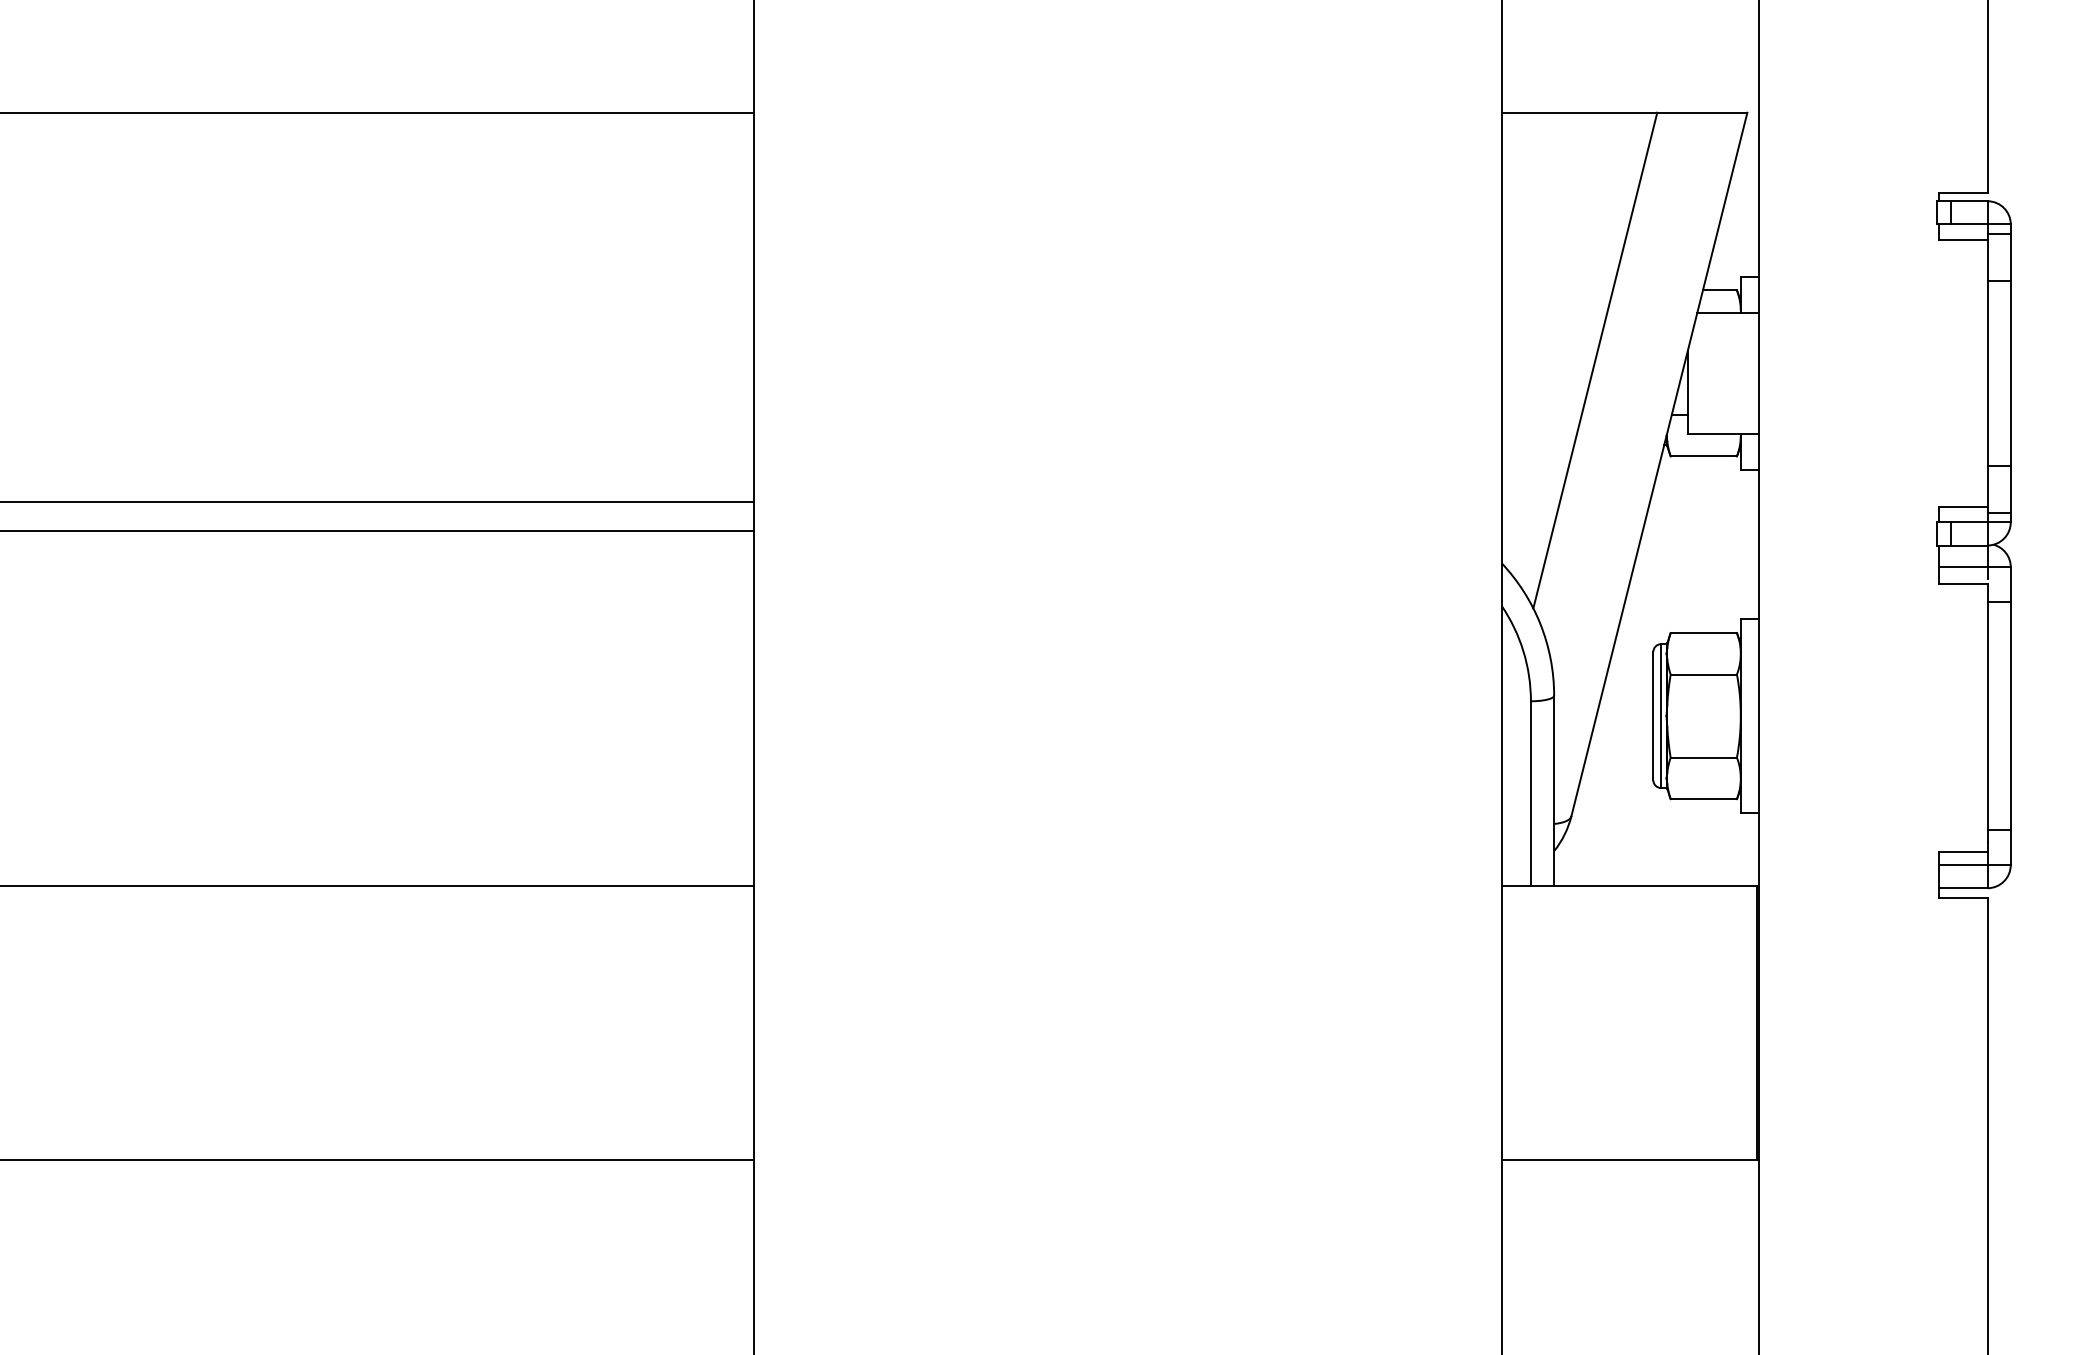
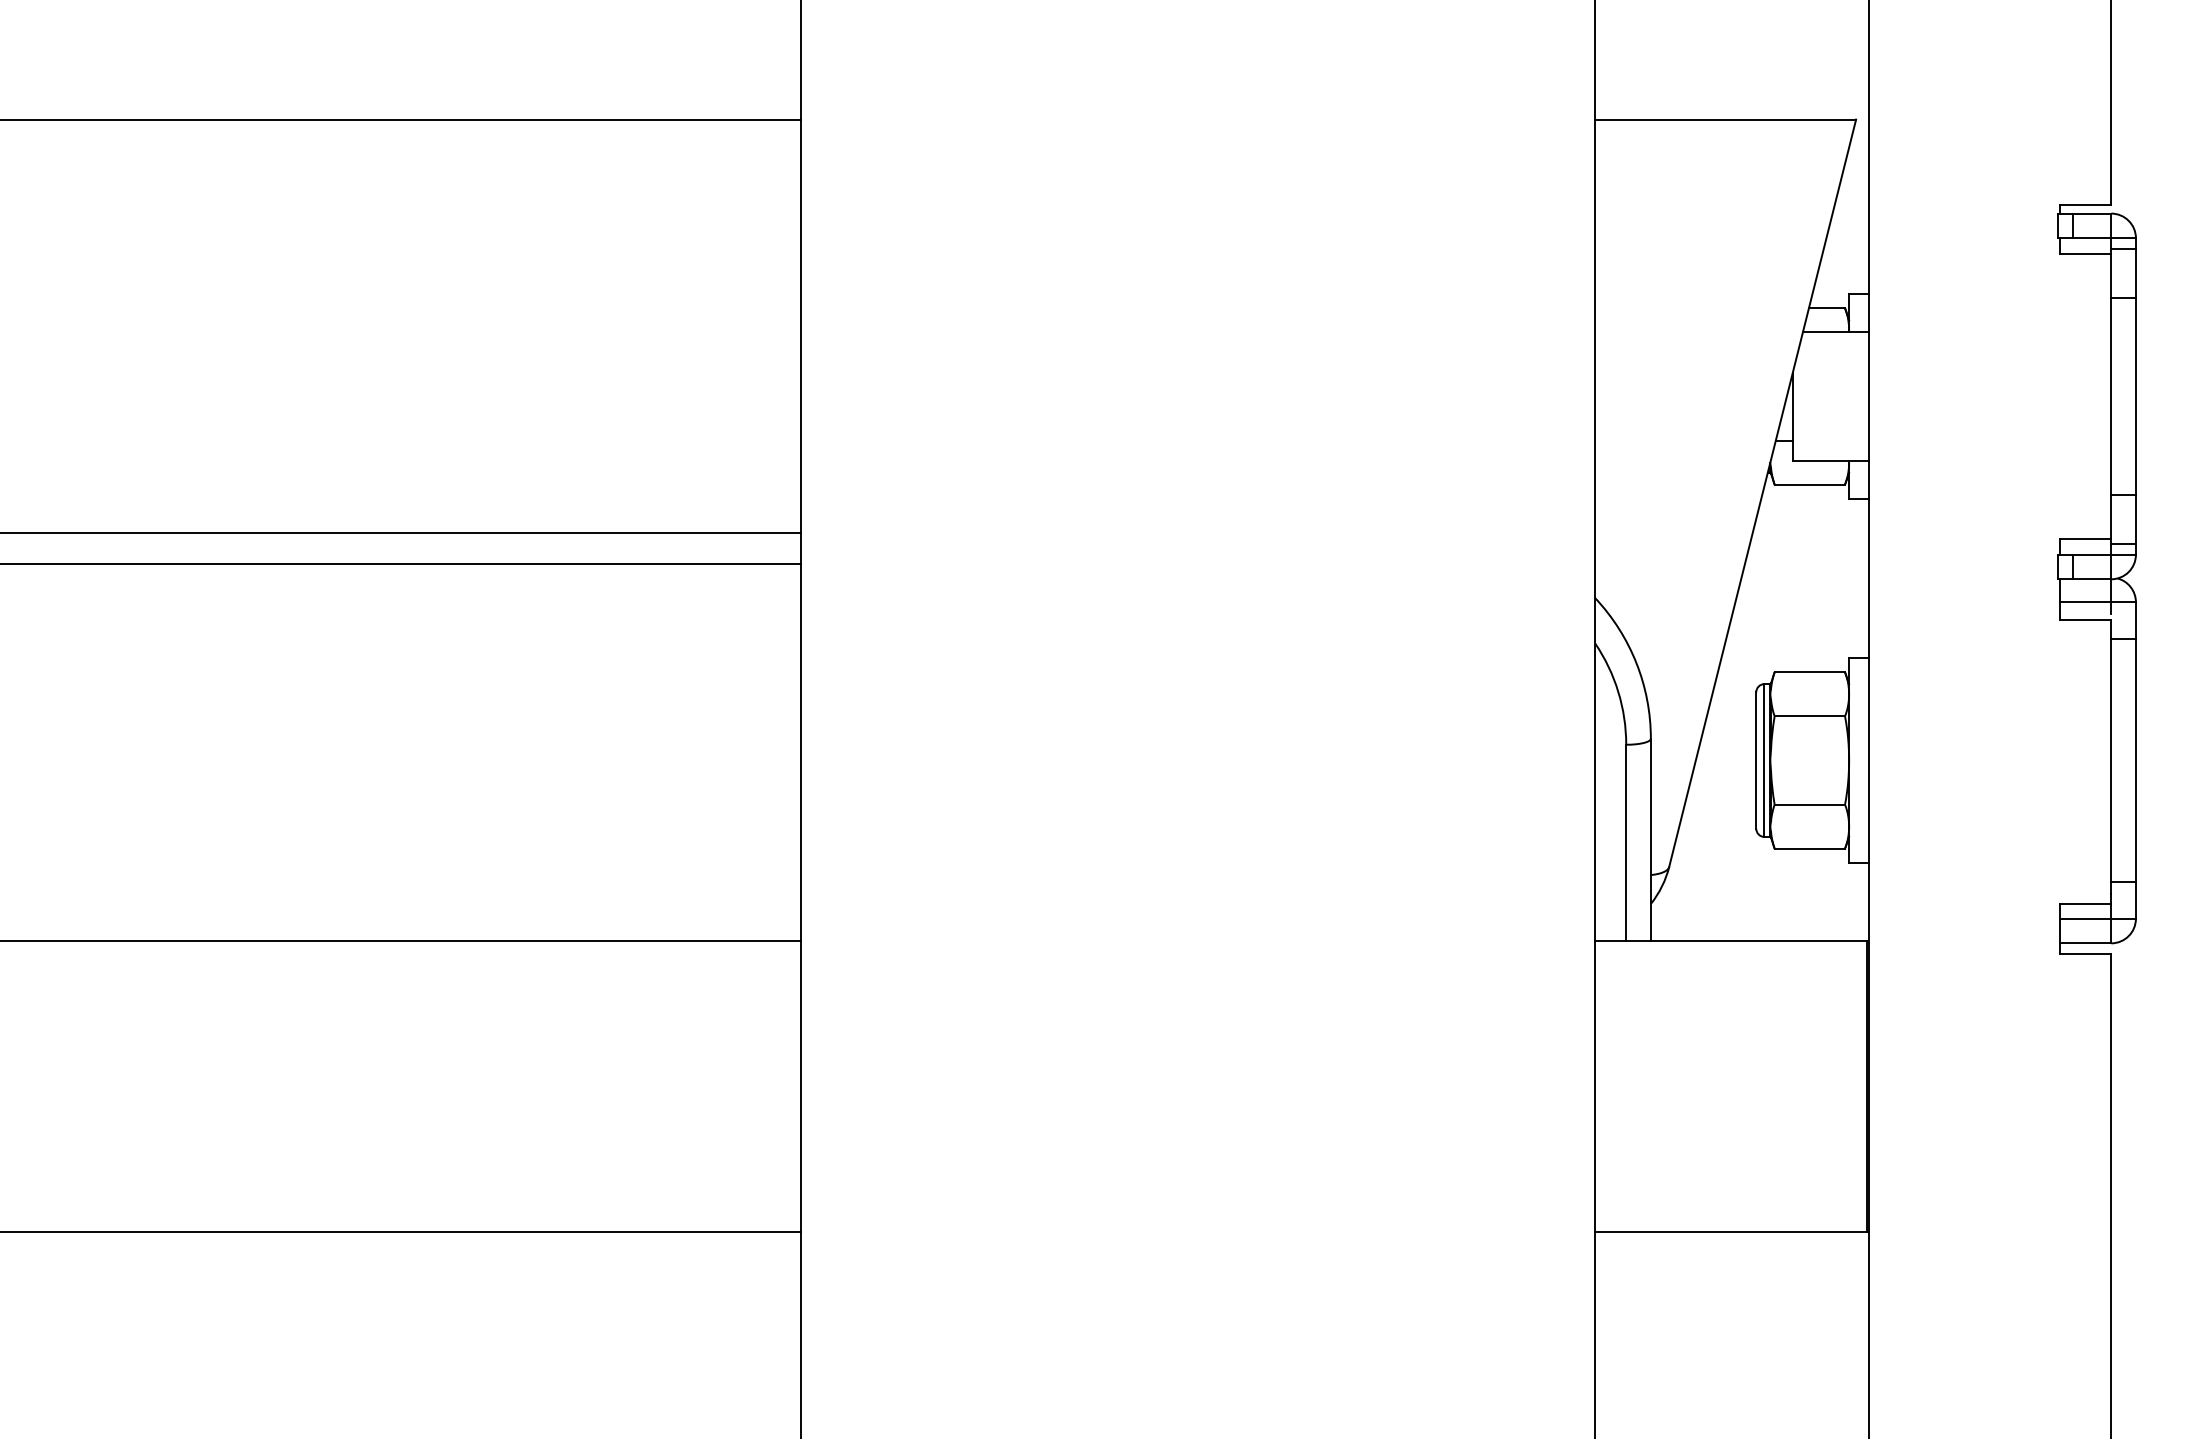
line: (1595, 360) -> (1694, 382), removed

